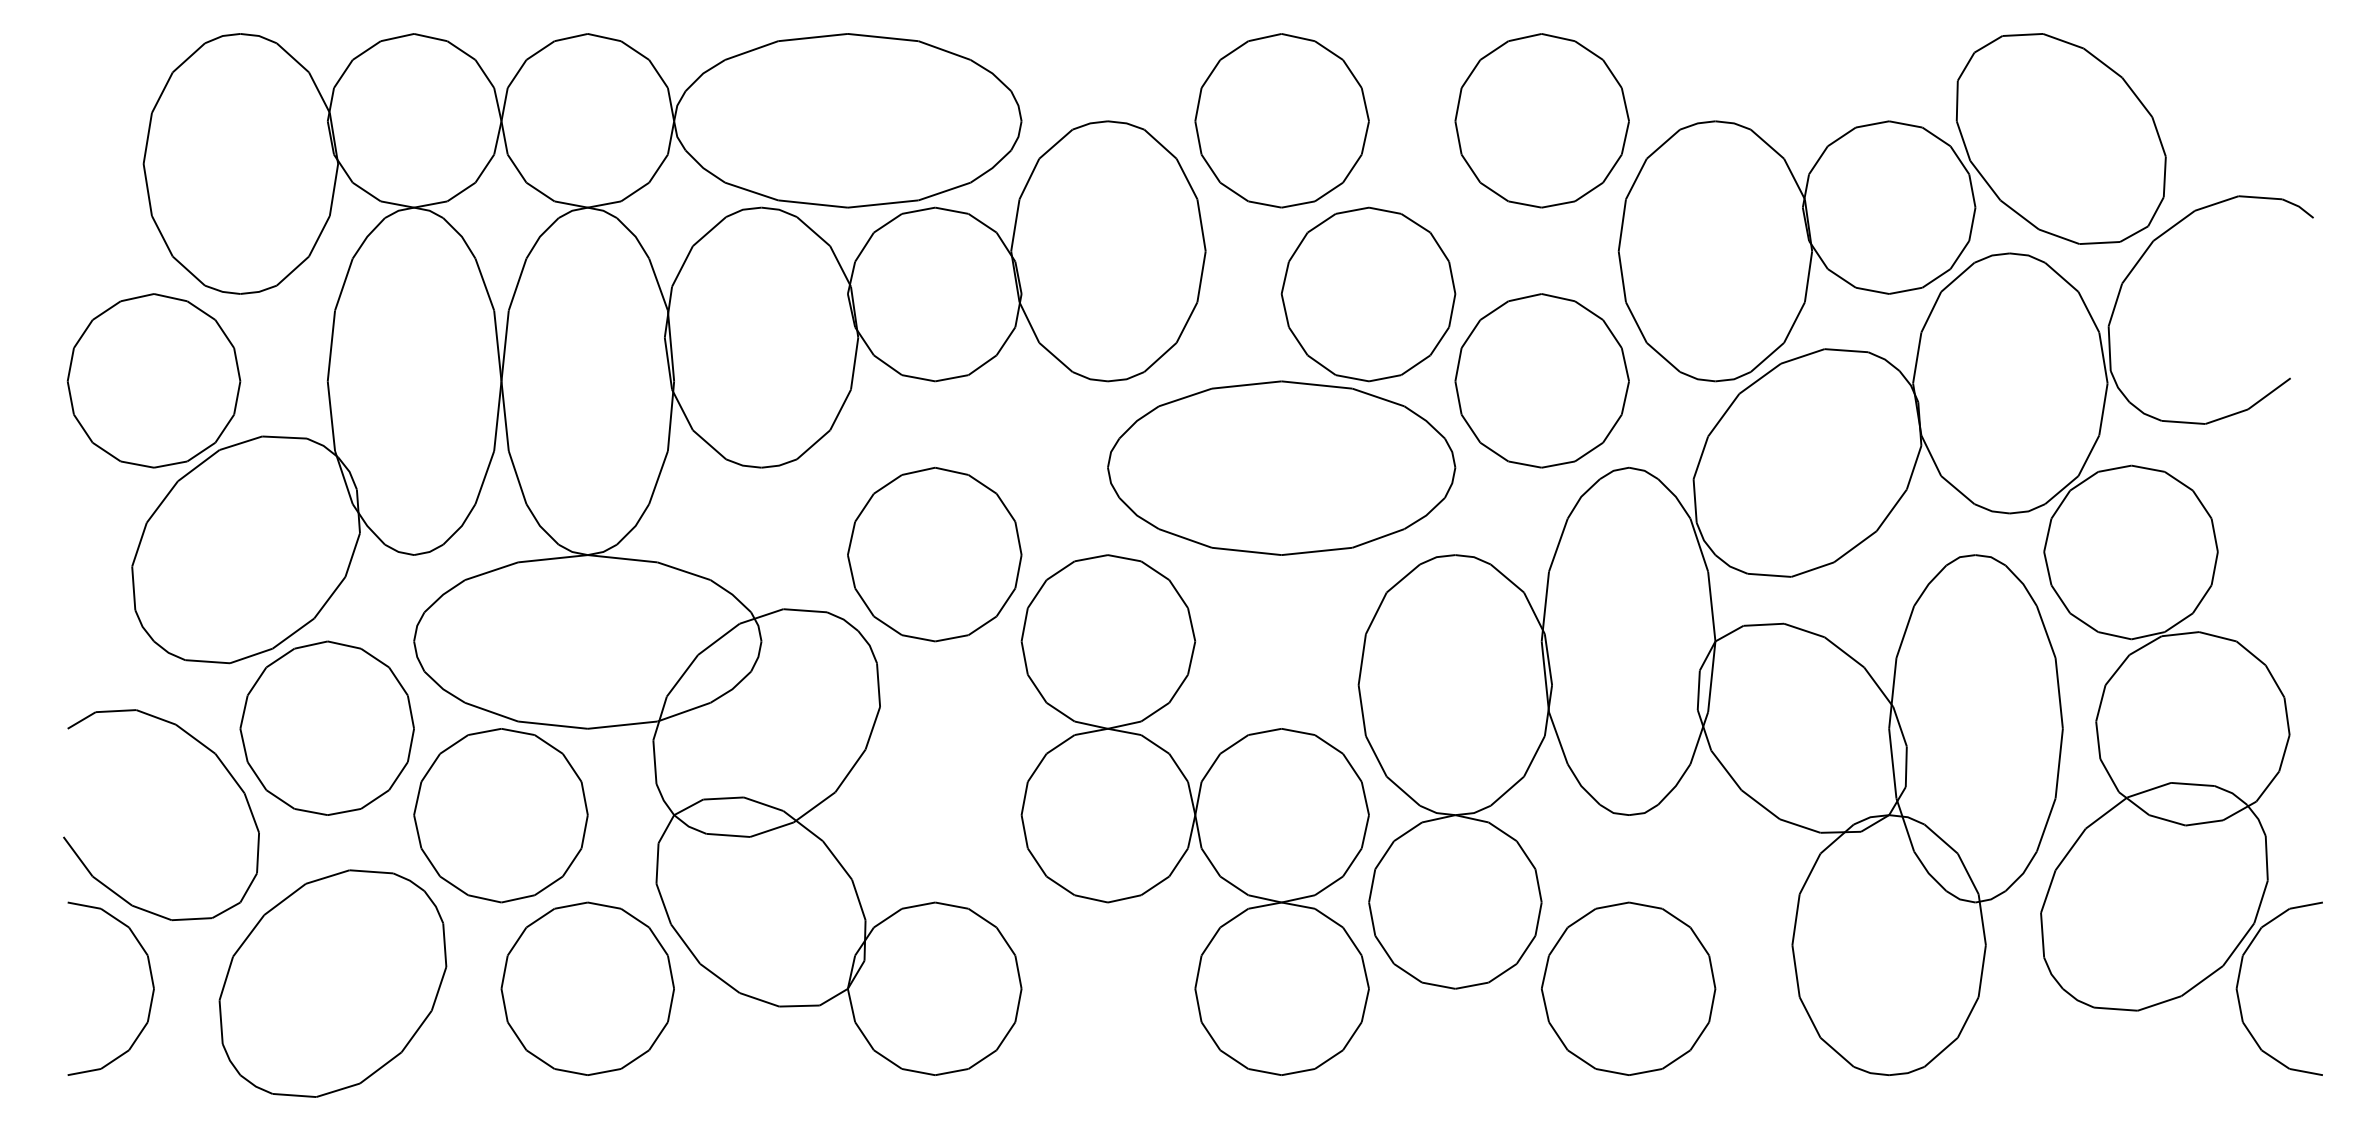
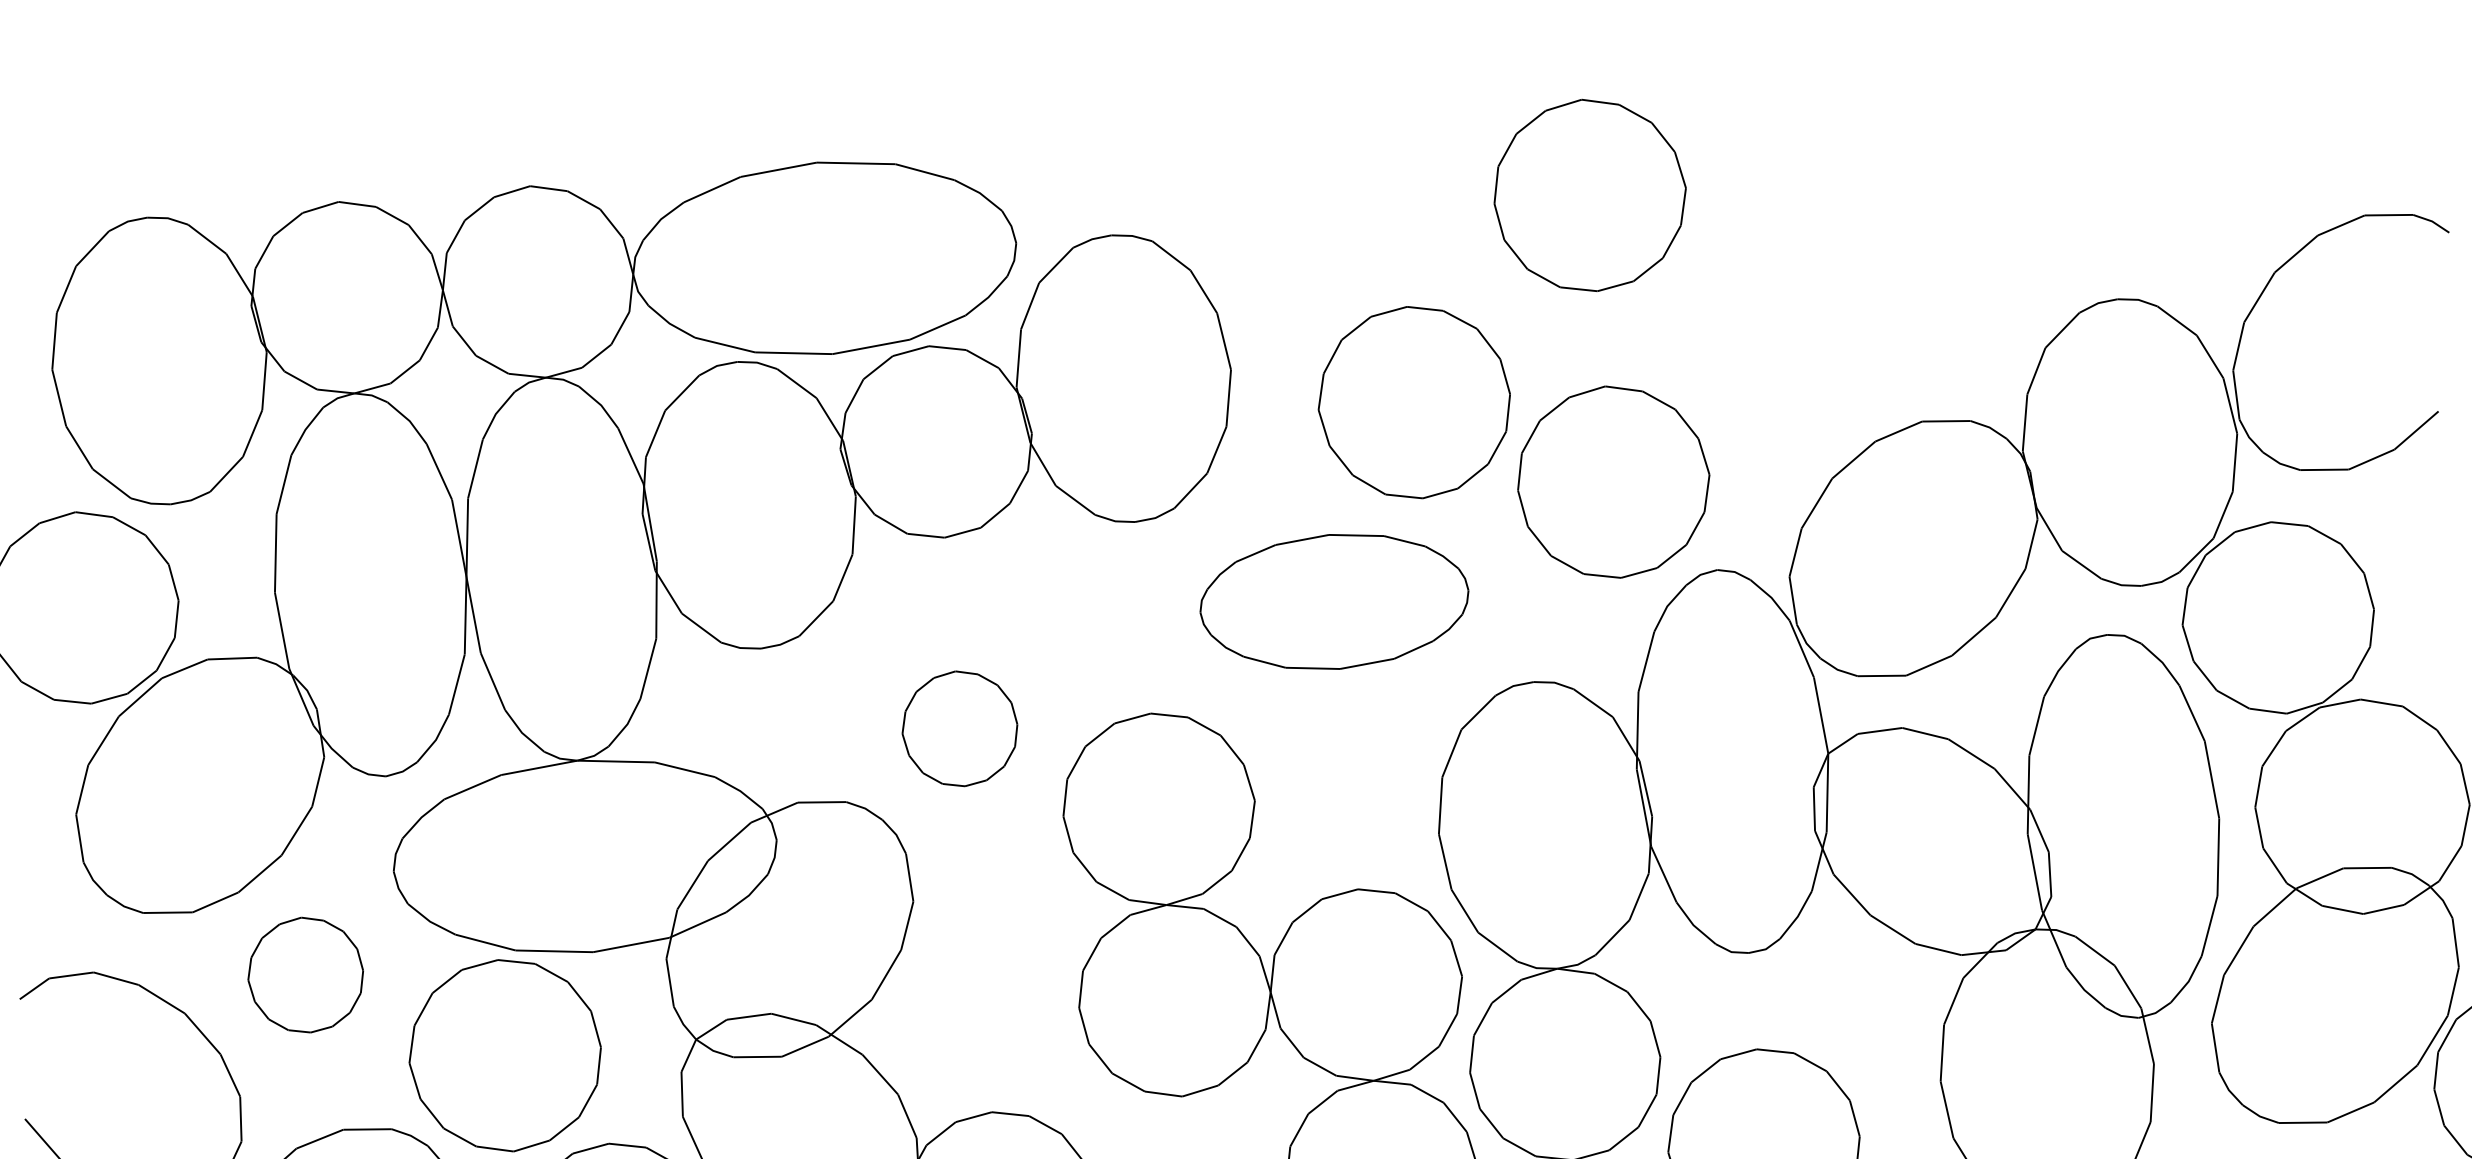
part: (1281, 120) -> (1302, 218), removed
part: (1891, 207) -> (1983, 259), removed
part: (1281, 467) -> (1334, 601), size x0.7
part: (934, 554) -> (959, 728), size x0.6
part: (326, 727) -> (304, 974), size x0.6

